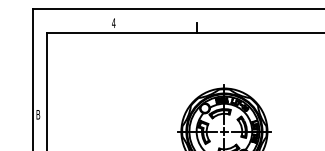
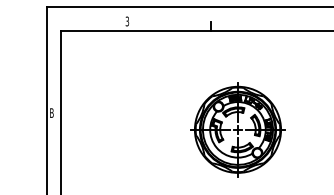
text: (113, 23) -> (127, 21), 4 -> 3

